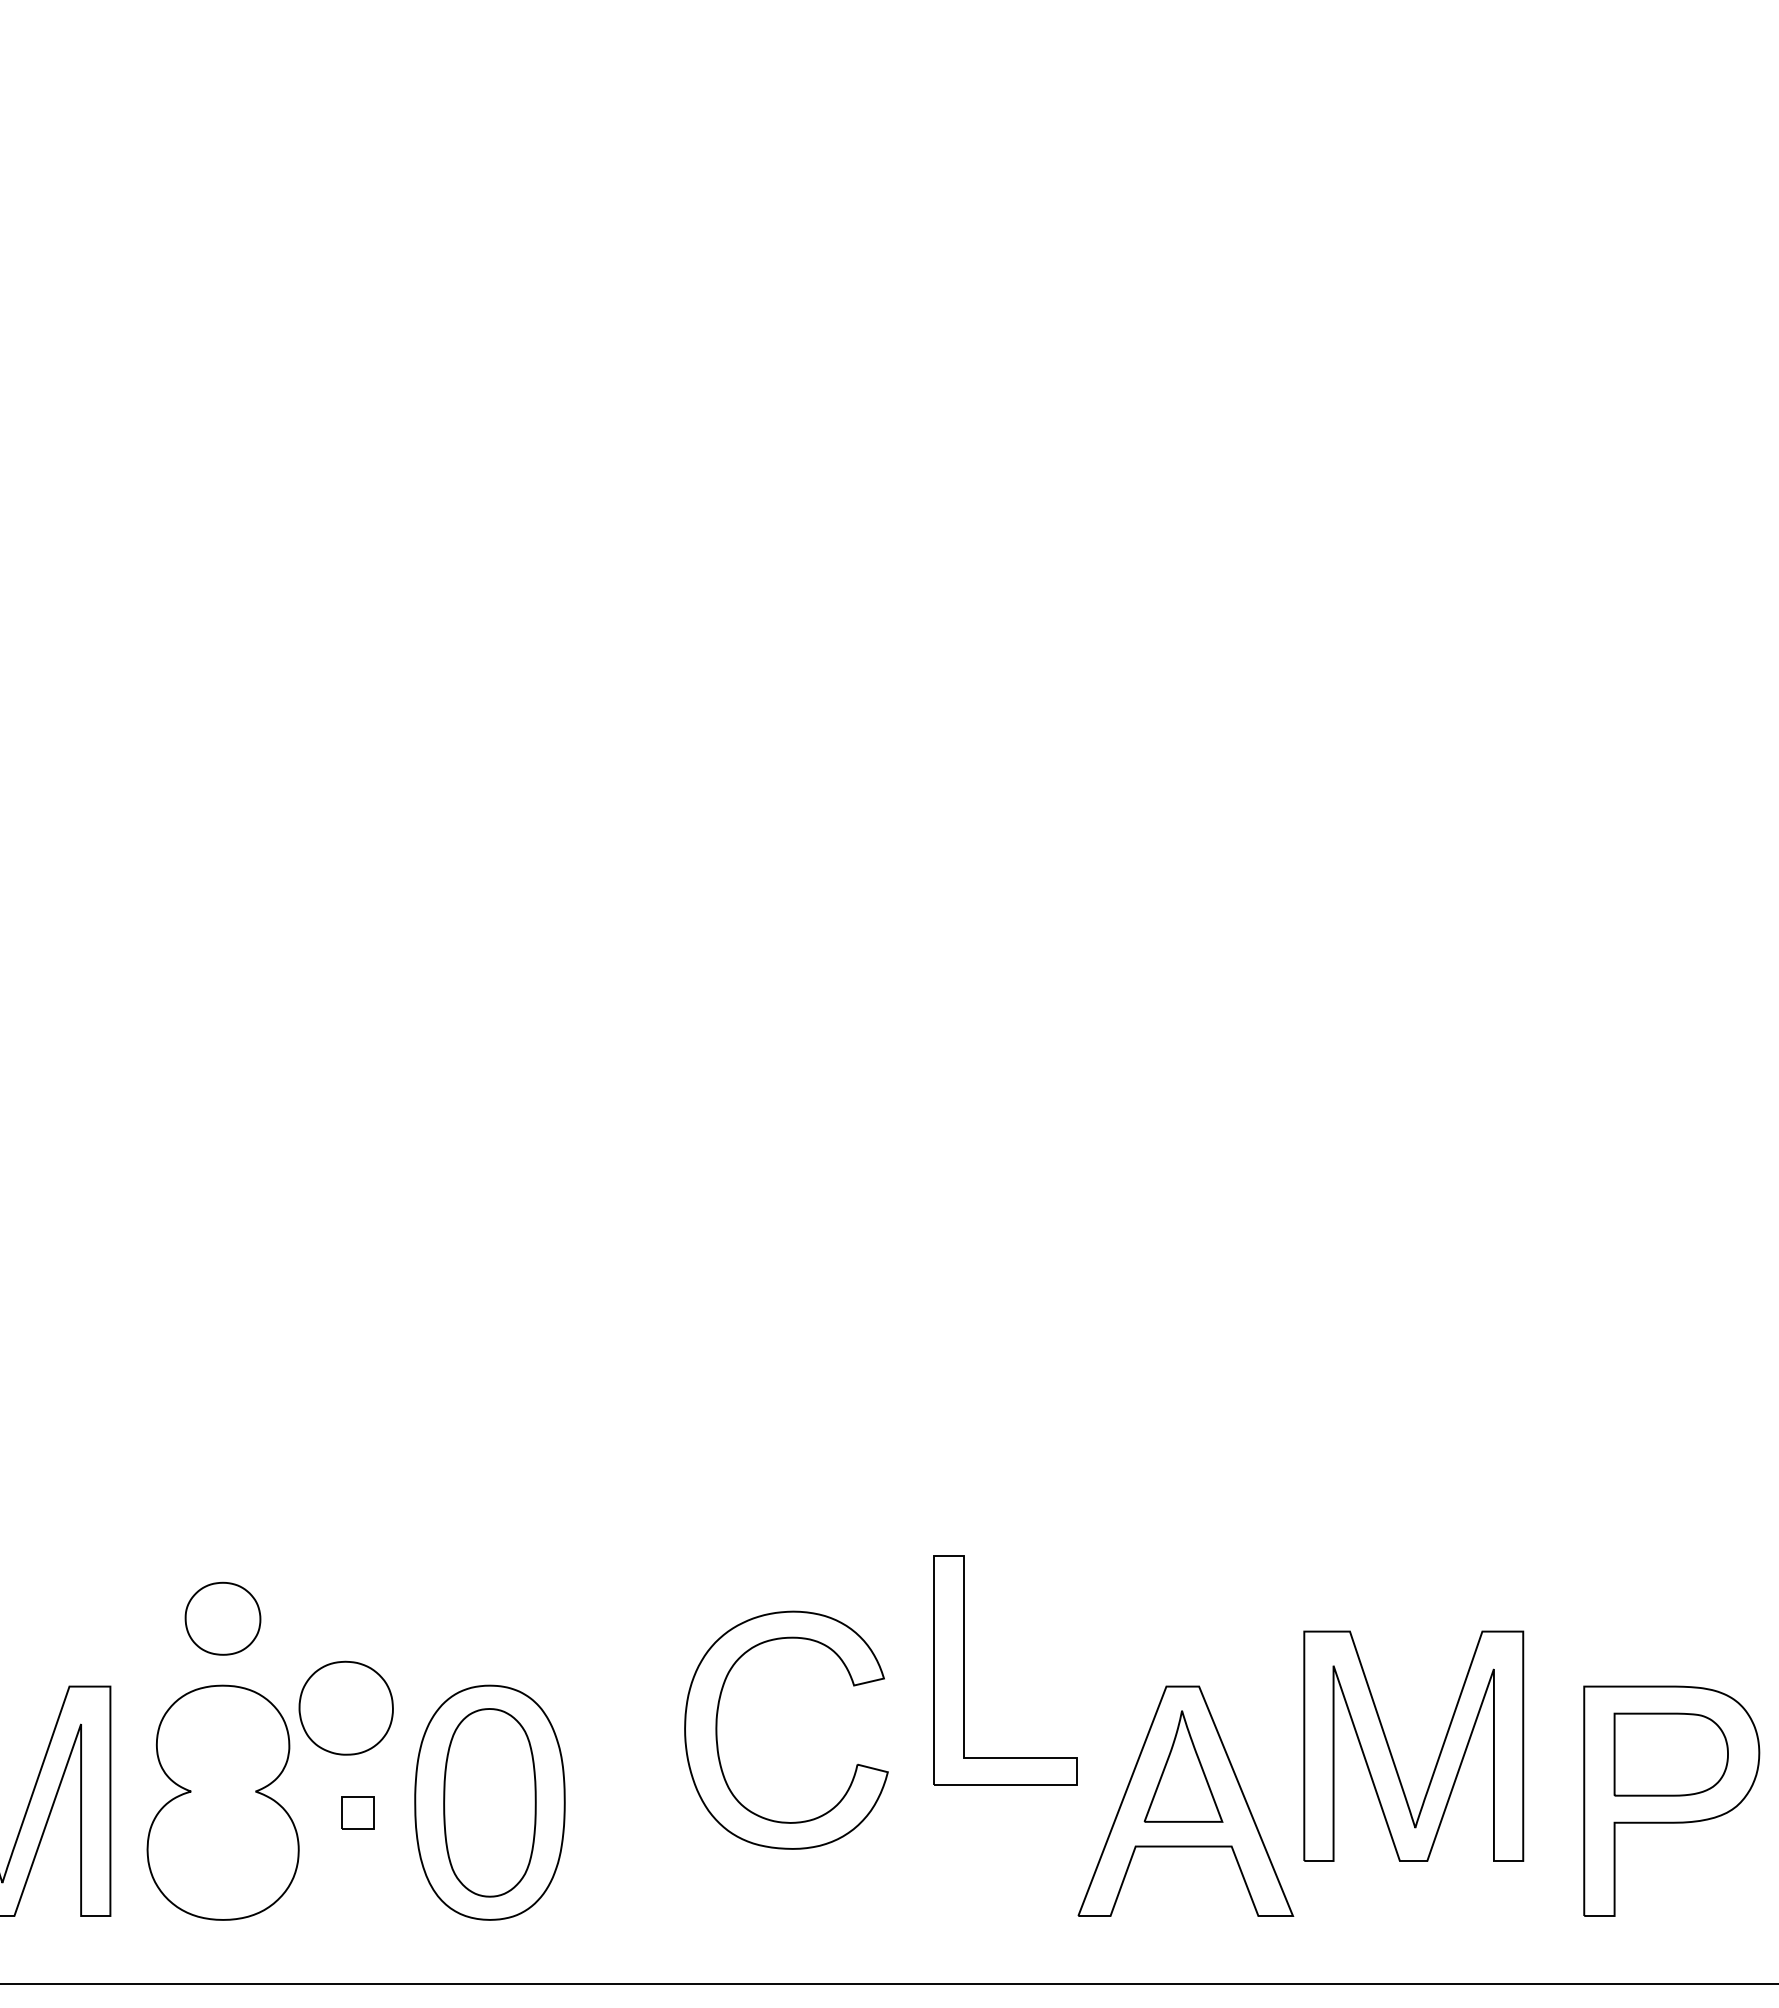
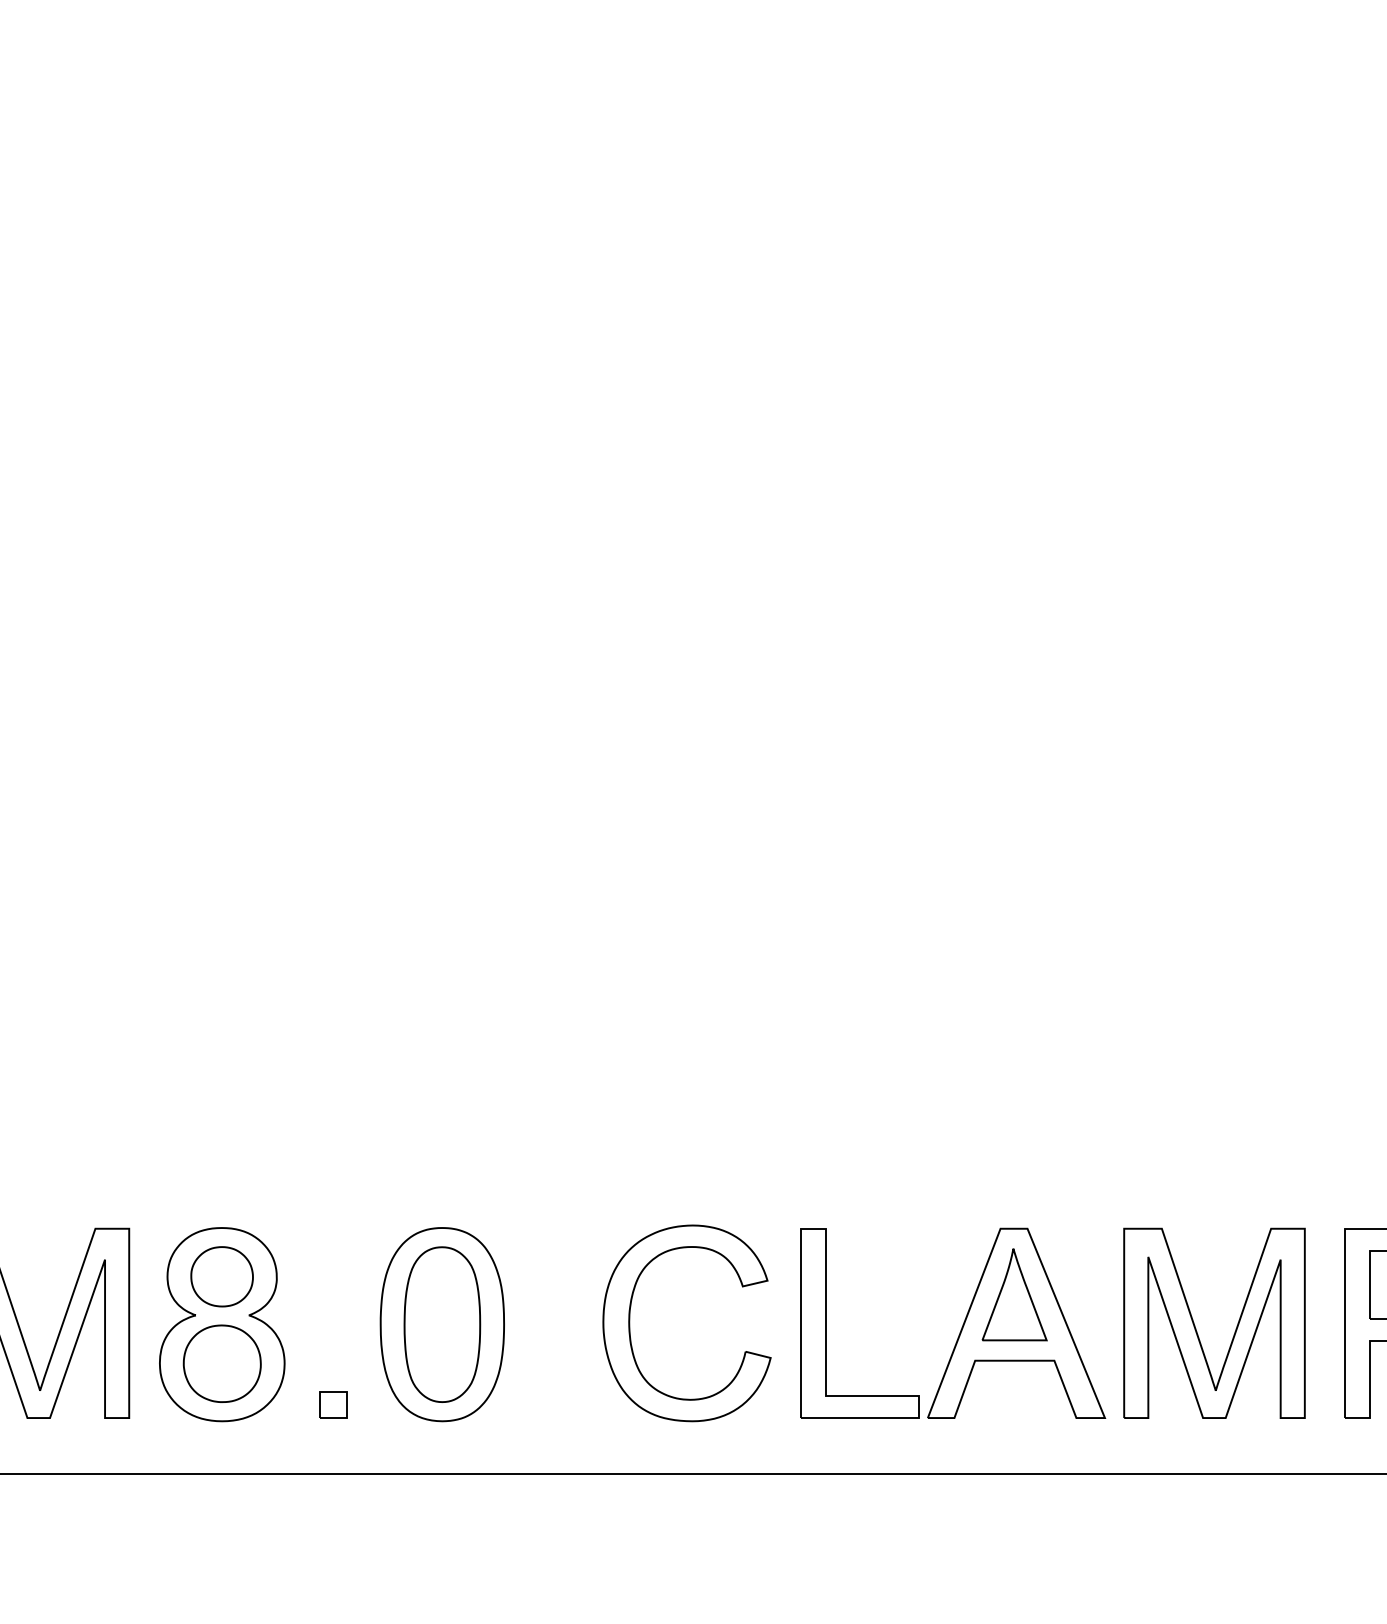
part: (222, 1618) -> (221, 1276), moved
part: (964, 1670) -> (825, 1323), moved
part: (345, 1707) -> (221, 1363), moved
part: (717, 1729) -> (630, 1322), moved
part: (1391, 1752) -> (1196, 1328), moved
part: (357, 1812) -> (333, 1404), moved

